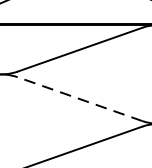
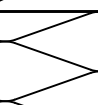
line: (79, 99) -> (52, 56), dashed -> solid

